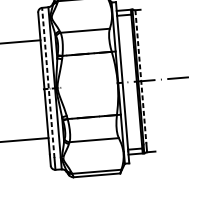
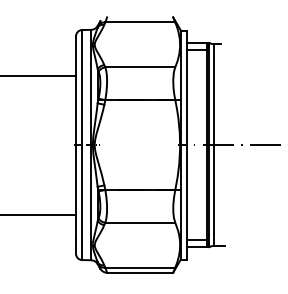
line: (140, 76) -> (213, 138), dashed -> solid
line: (48, 82) -> (82, 136), dashed -> solid

